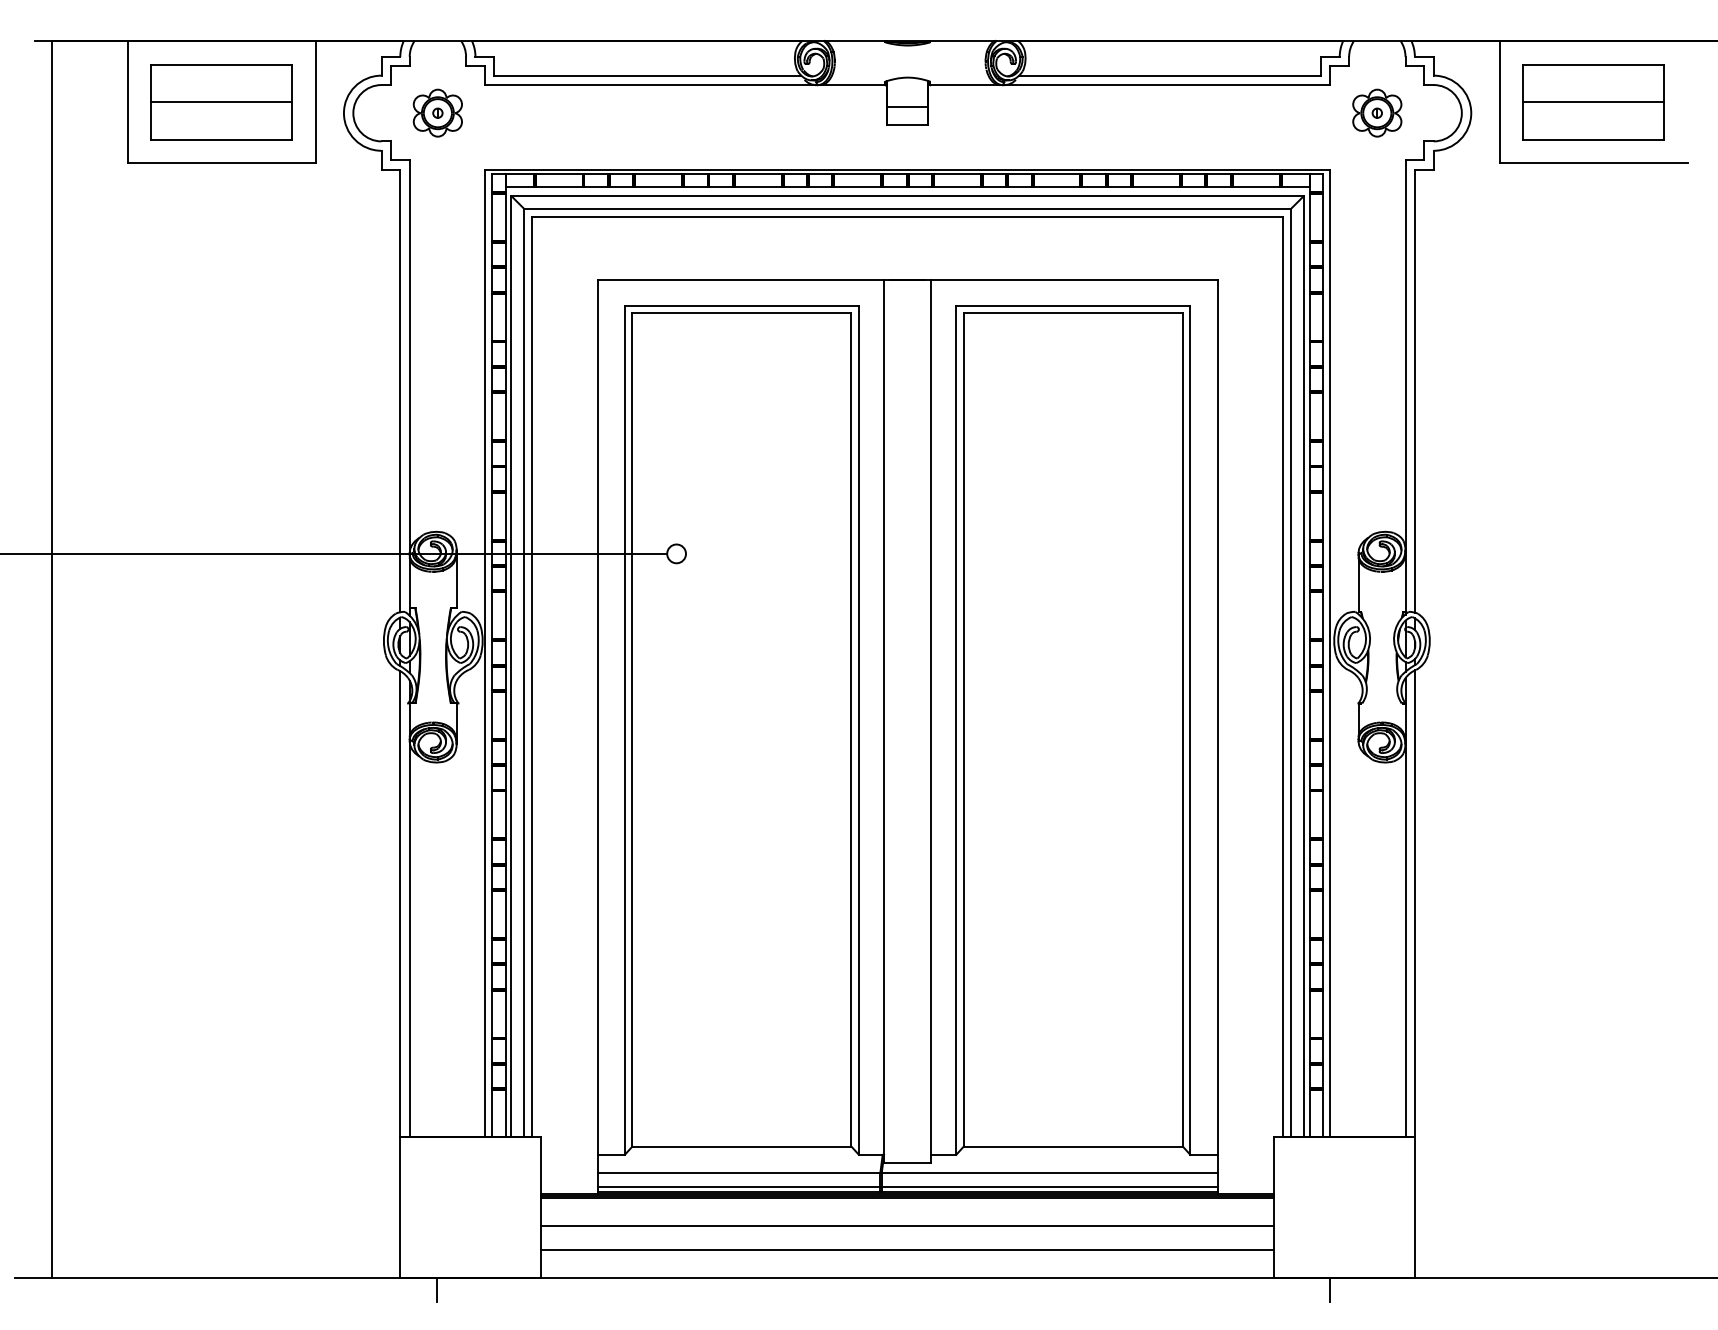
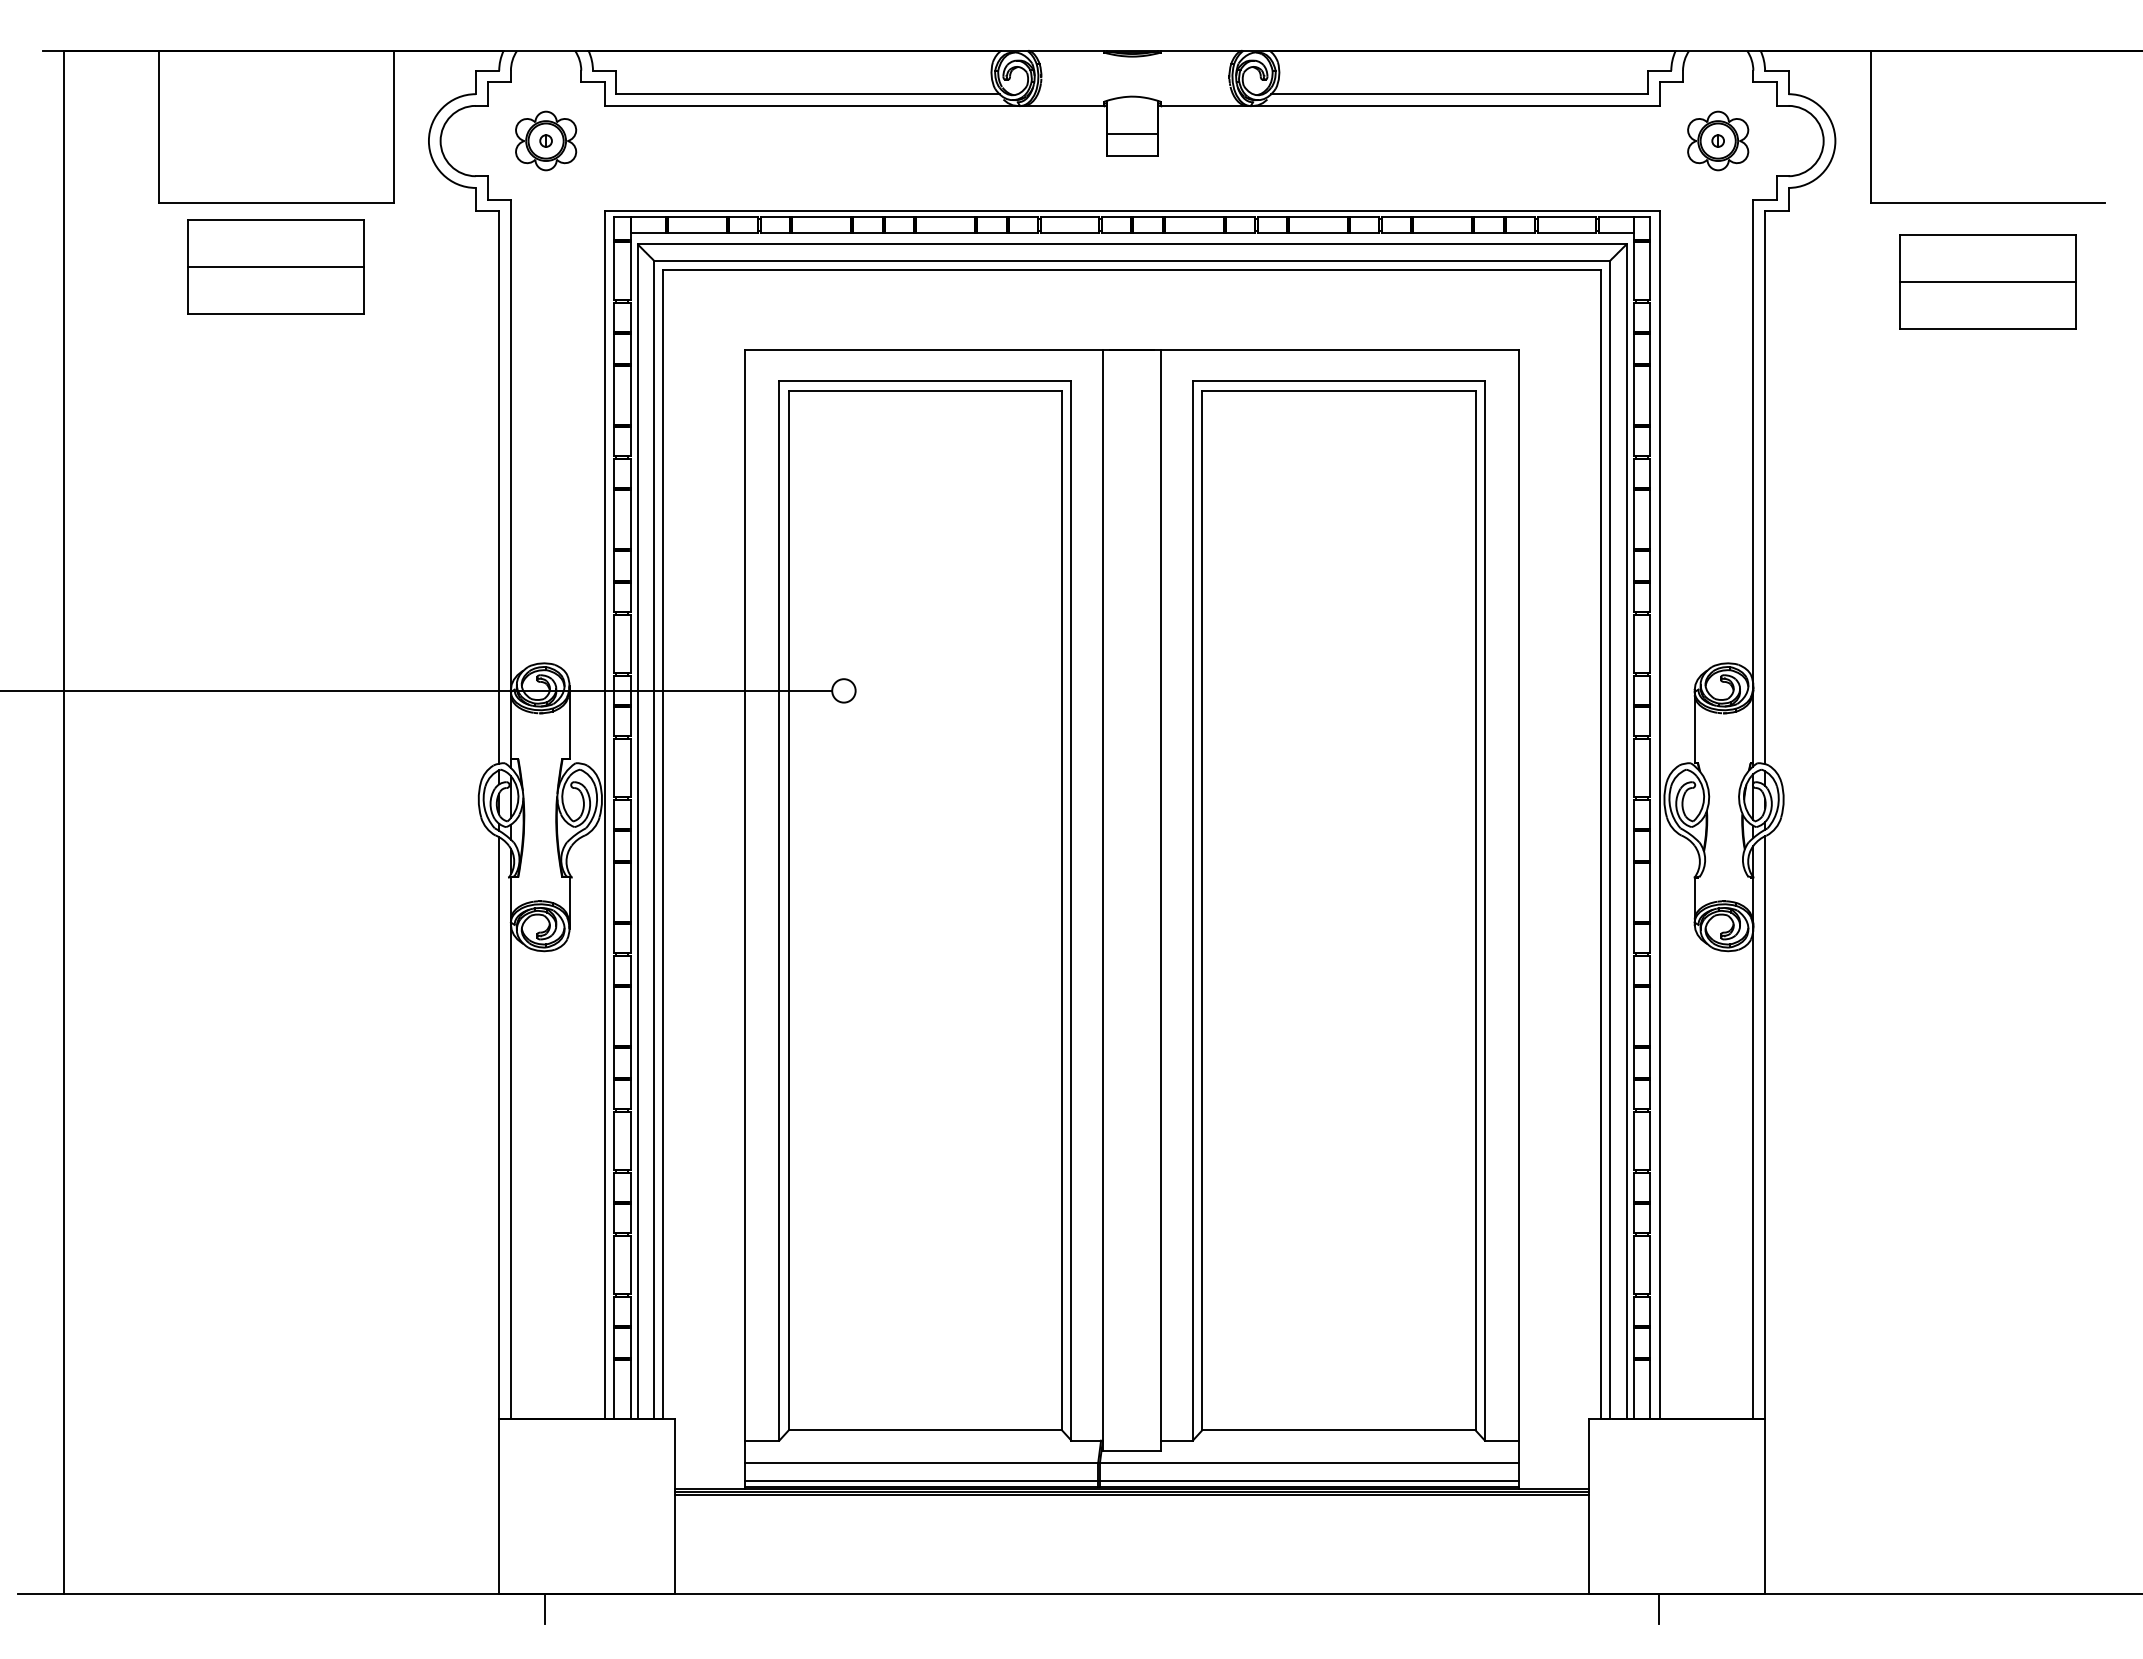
part: (221, 101) -> (275, 266), moved
part: (1593, 101) -> (1987, 281), moved
line: (907, 1226) -> (1132, 1529), removed
line: (907, 1250) -> (1132, 1559), removed

